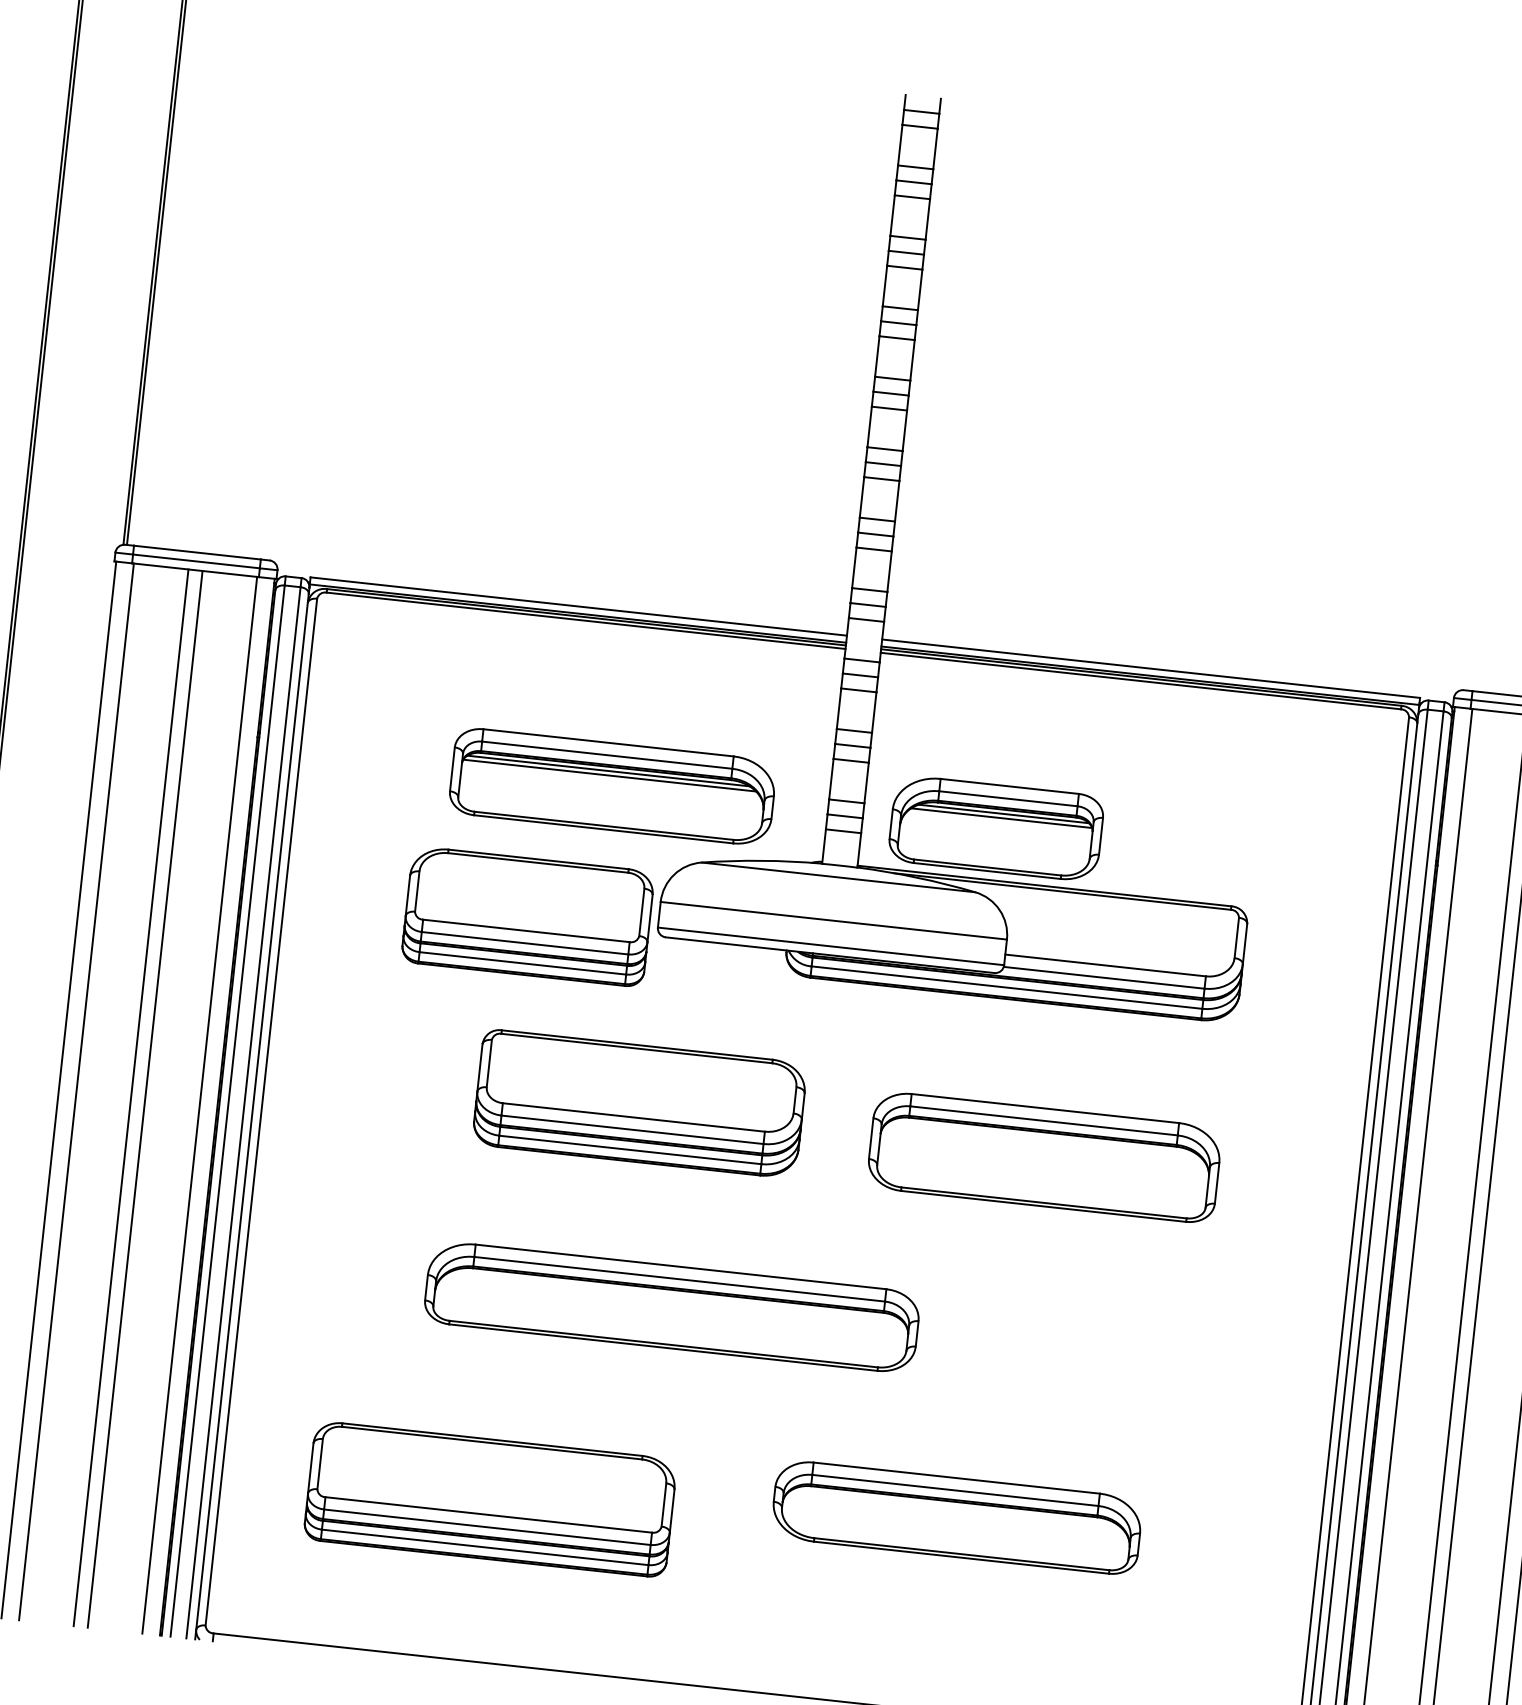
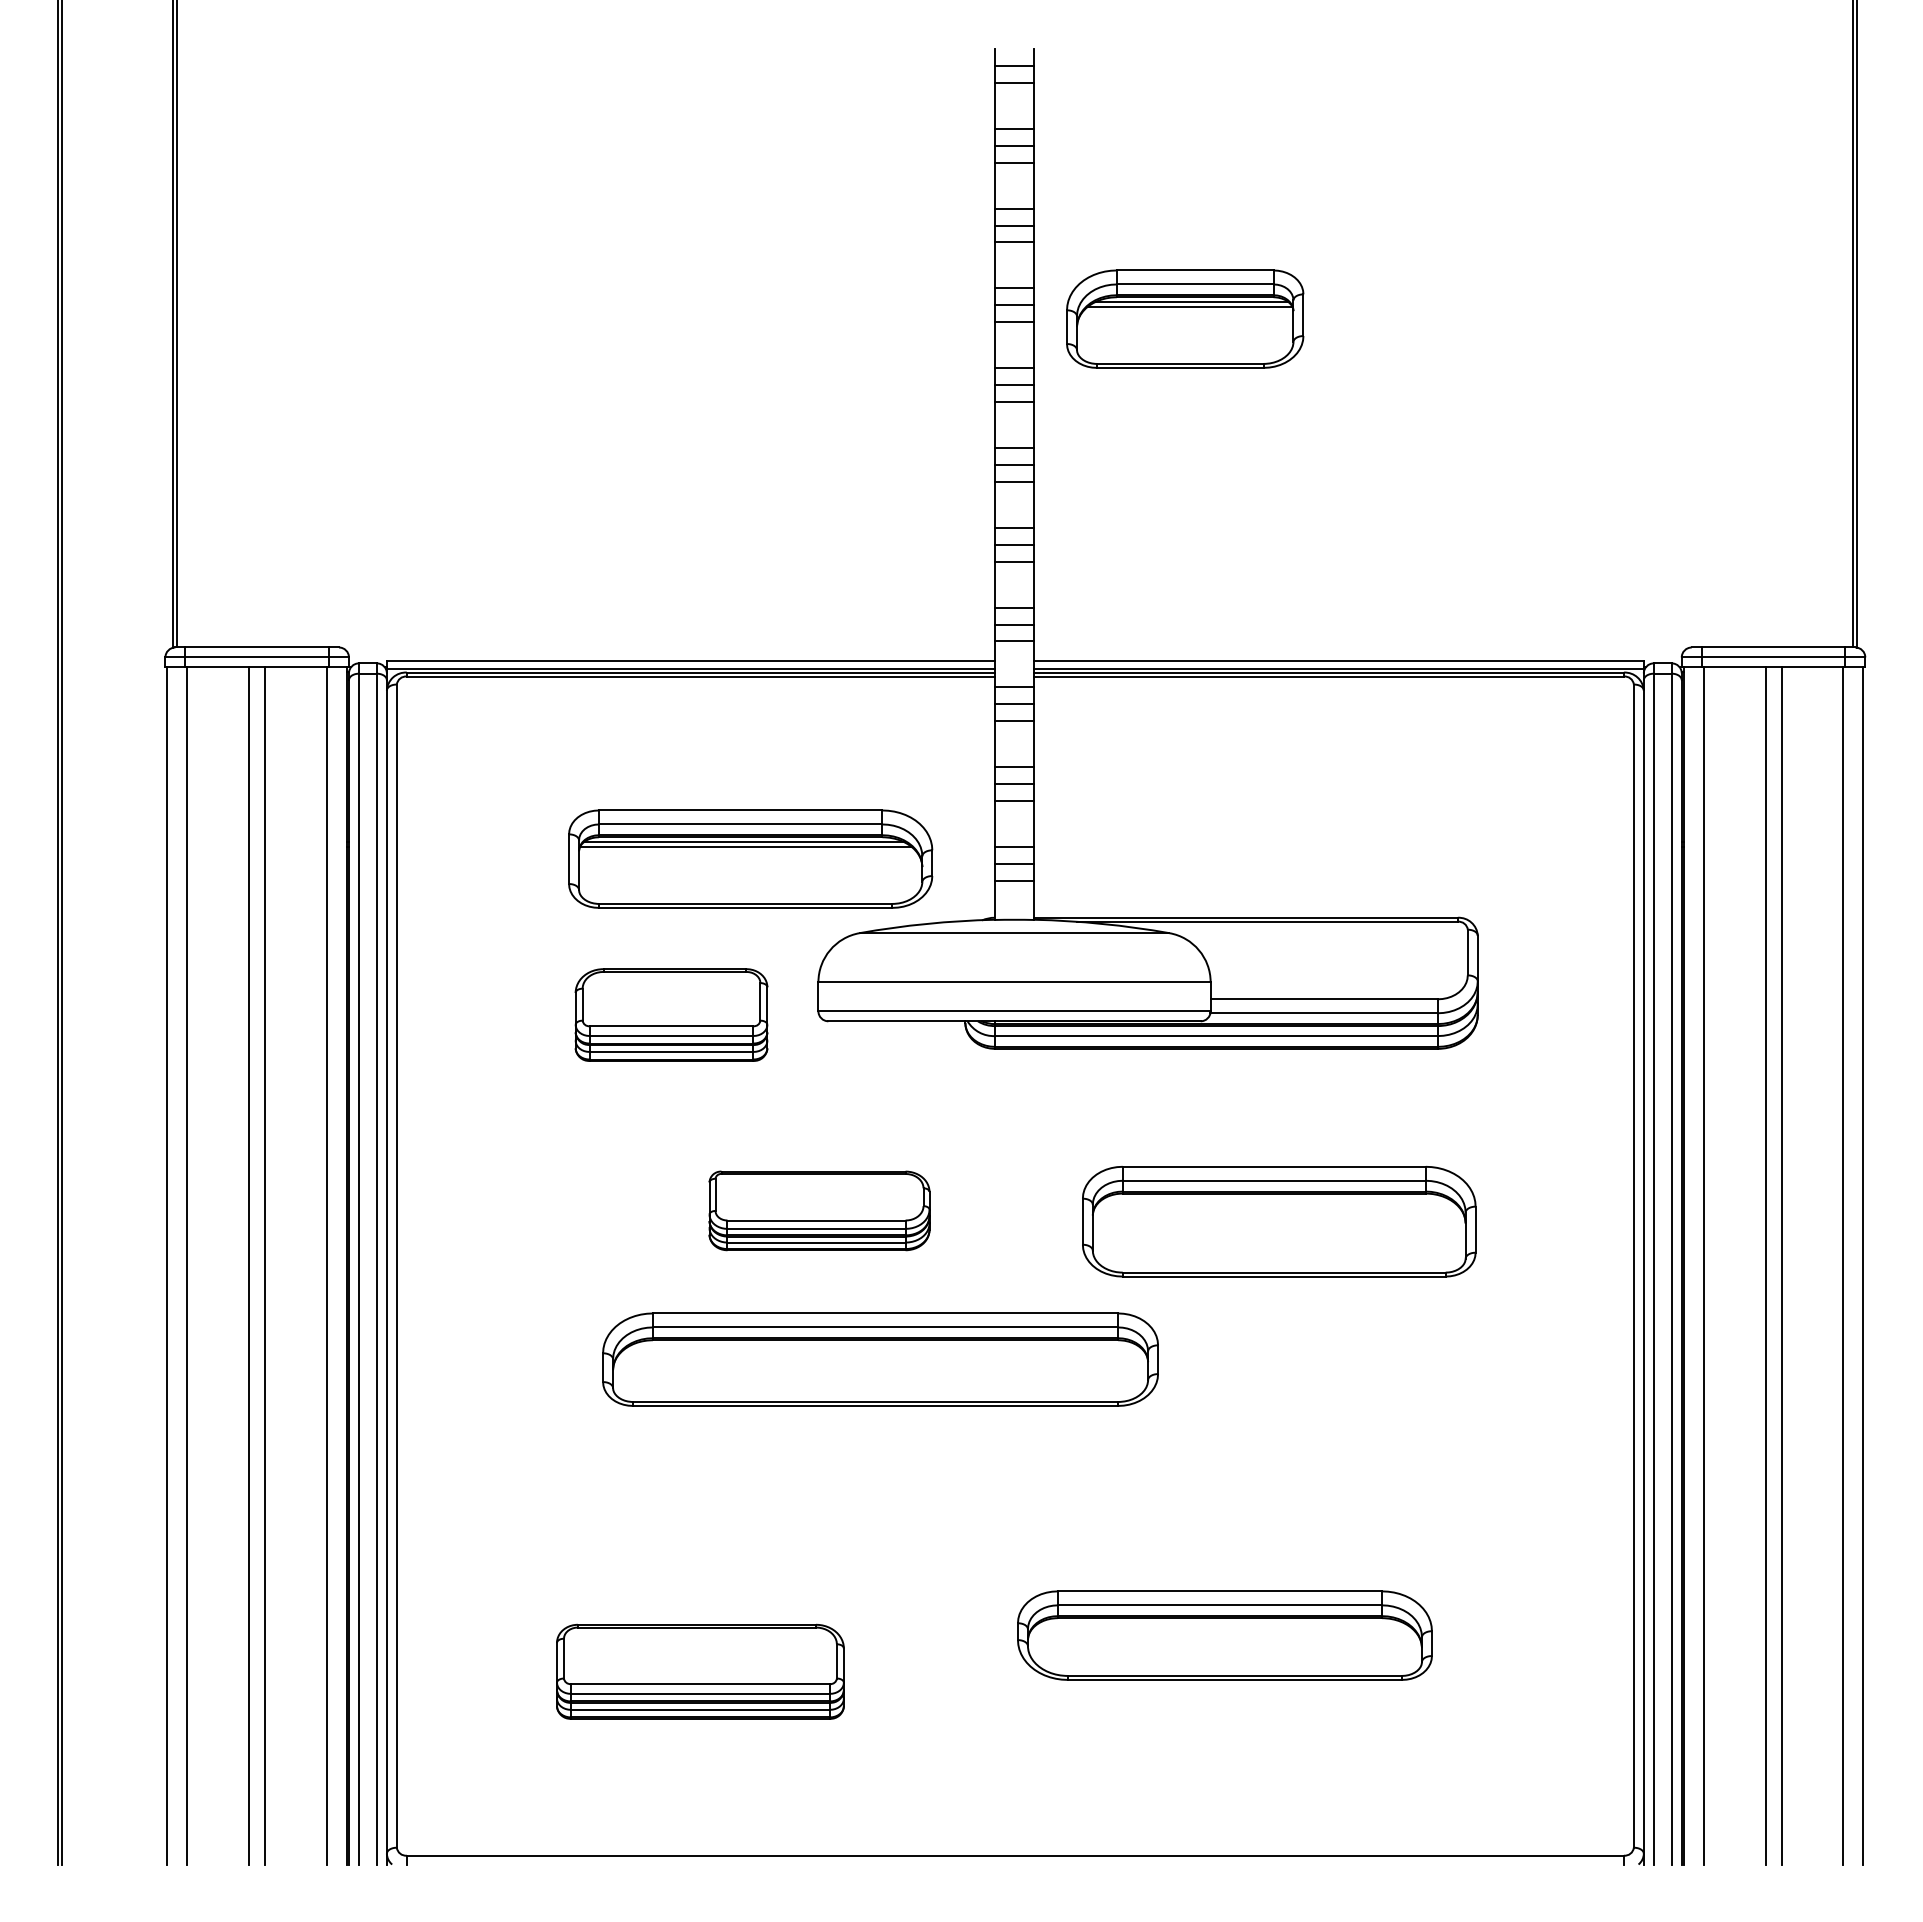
part: (996, 827) -> (1185, 318), moved
part: (527, 916) -> (671, 1014), size x0.7
part: (639, 1103) -> (819, 1210), size x0.6
part: (672, 1307) -> (880, 1359), moved
part: (490, 1499) -> (700, 1671), size x0.7

